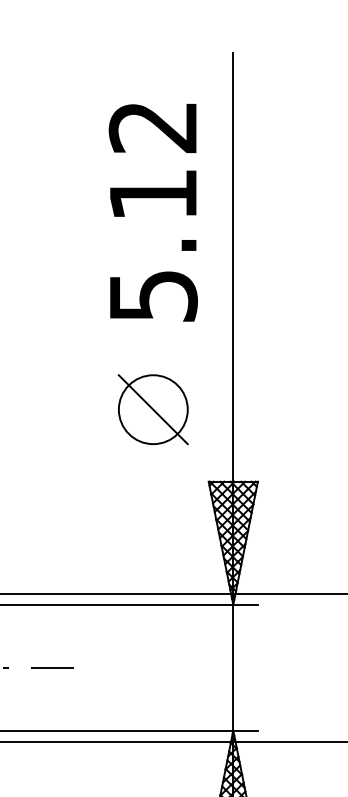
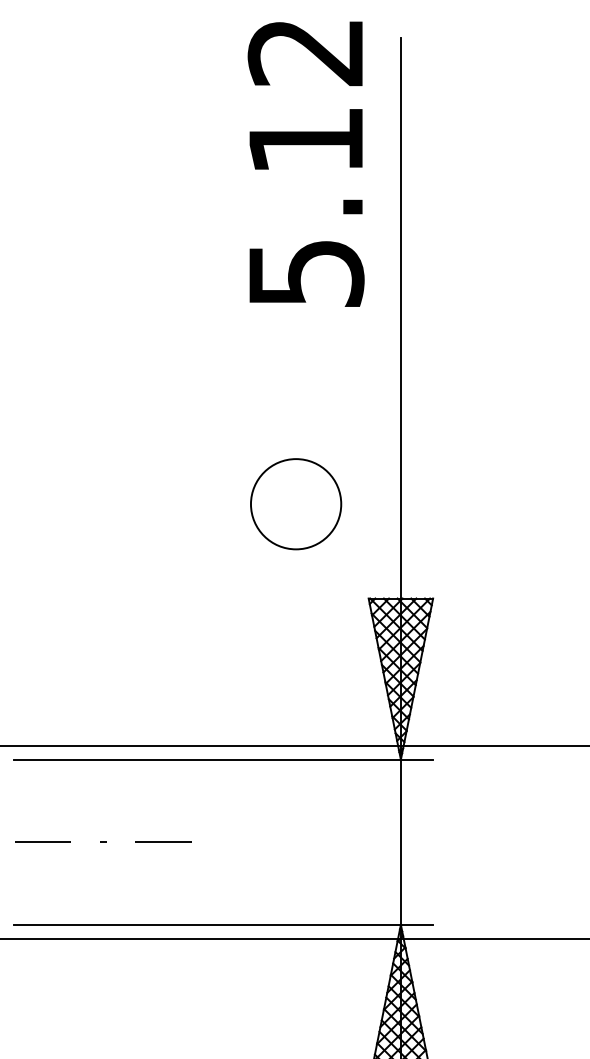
text: (152, 212) -> (305, 163), moved
line: (152, 409) -> (295, 504), removed

